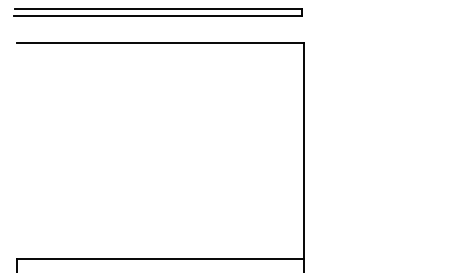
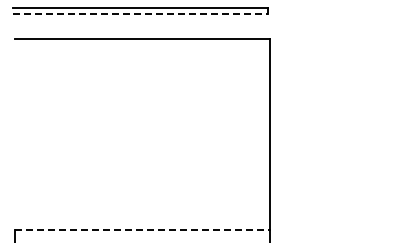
line: (157, 16) -> (140, 14), solid -> dashed
line: (161, 259) -> (143, 230), solid -> dashed

